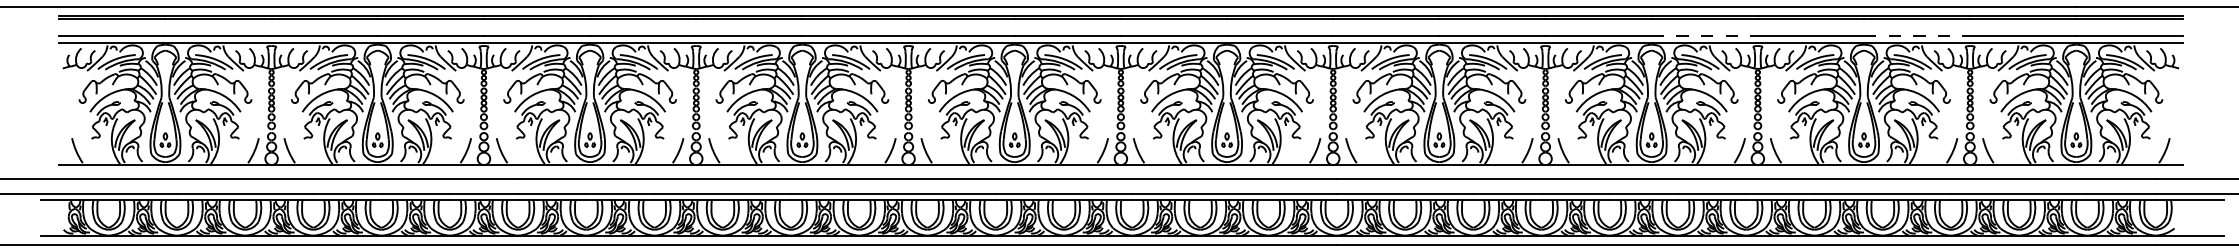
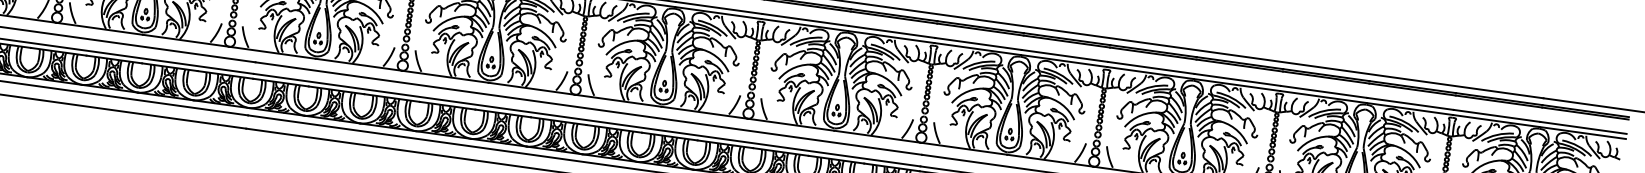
line: (1705, 36) -> (1238, 80), dashed -> solid
line: (1917, 36) -> (1410, 104), dashed -> solid

